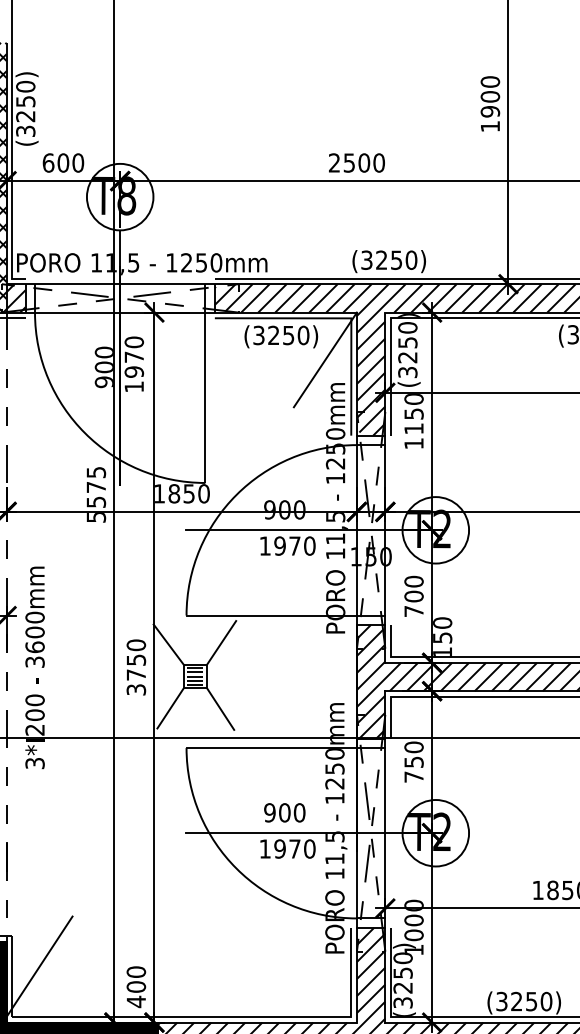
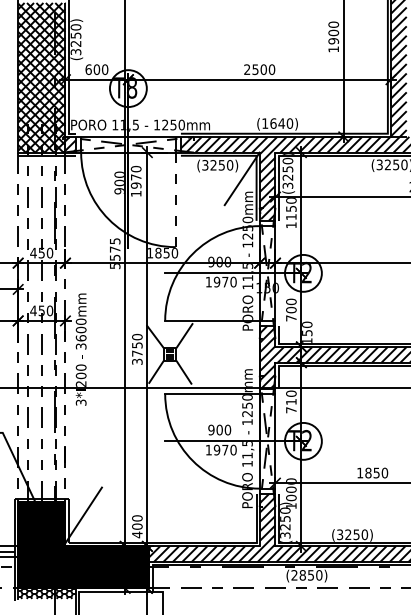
text: (381, 260) -> (273, 123), (3250) -> (1640)
line: (205, 398) -> (175, 200), solid -> dashed
text: (414, 763) -> (291, 402), 750 -> 710

